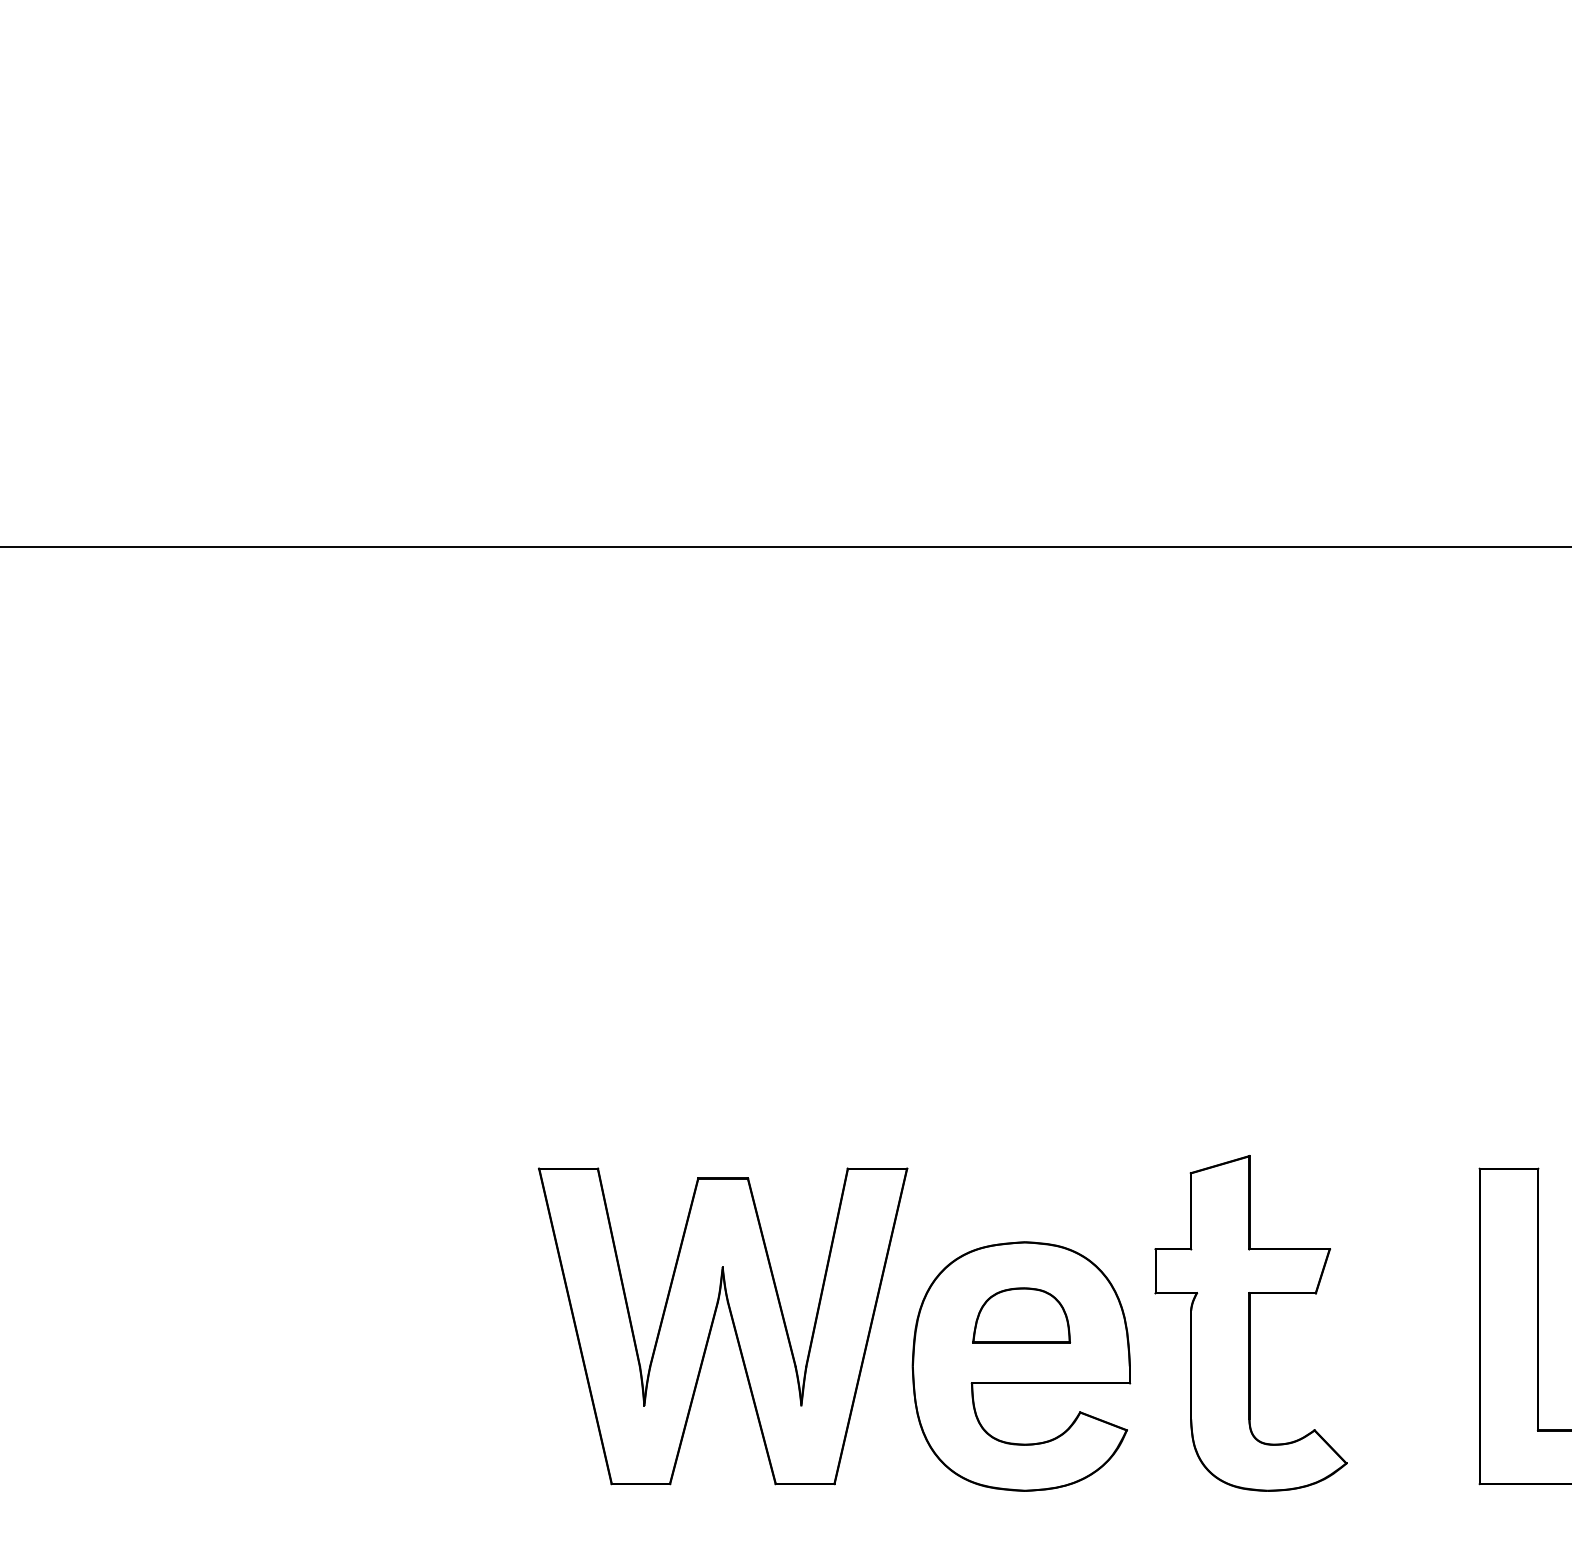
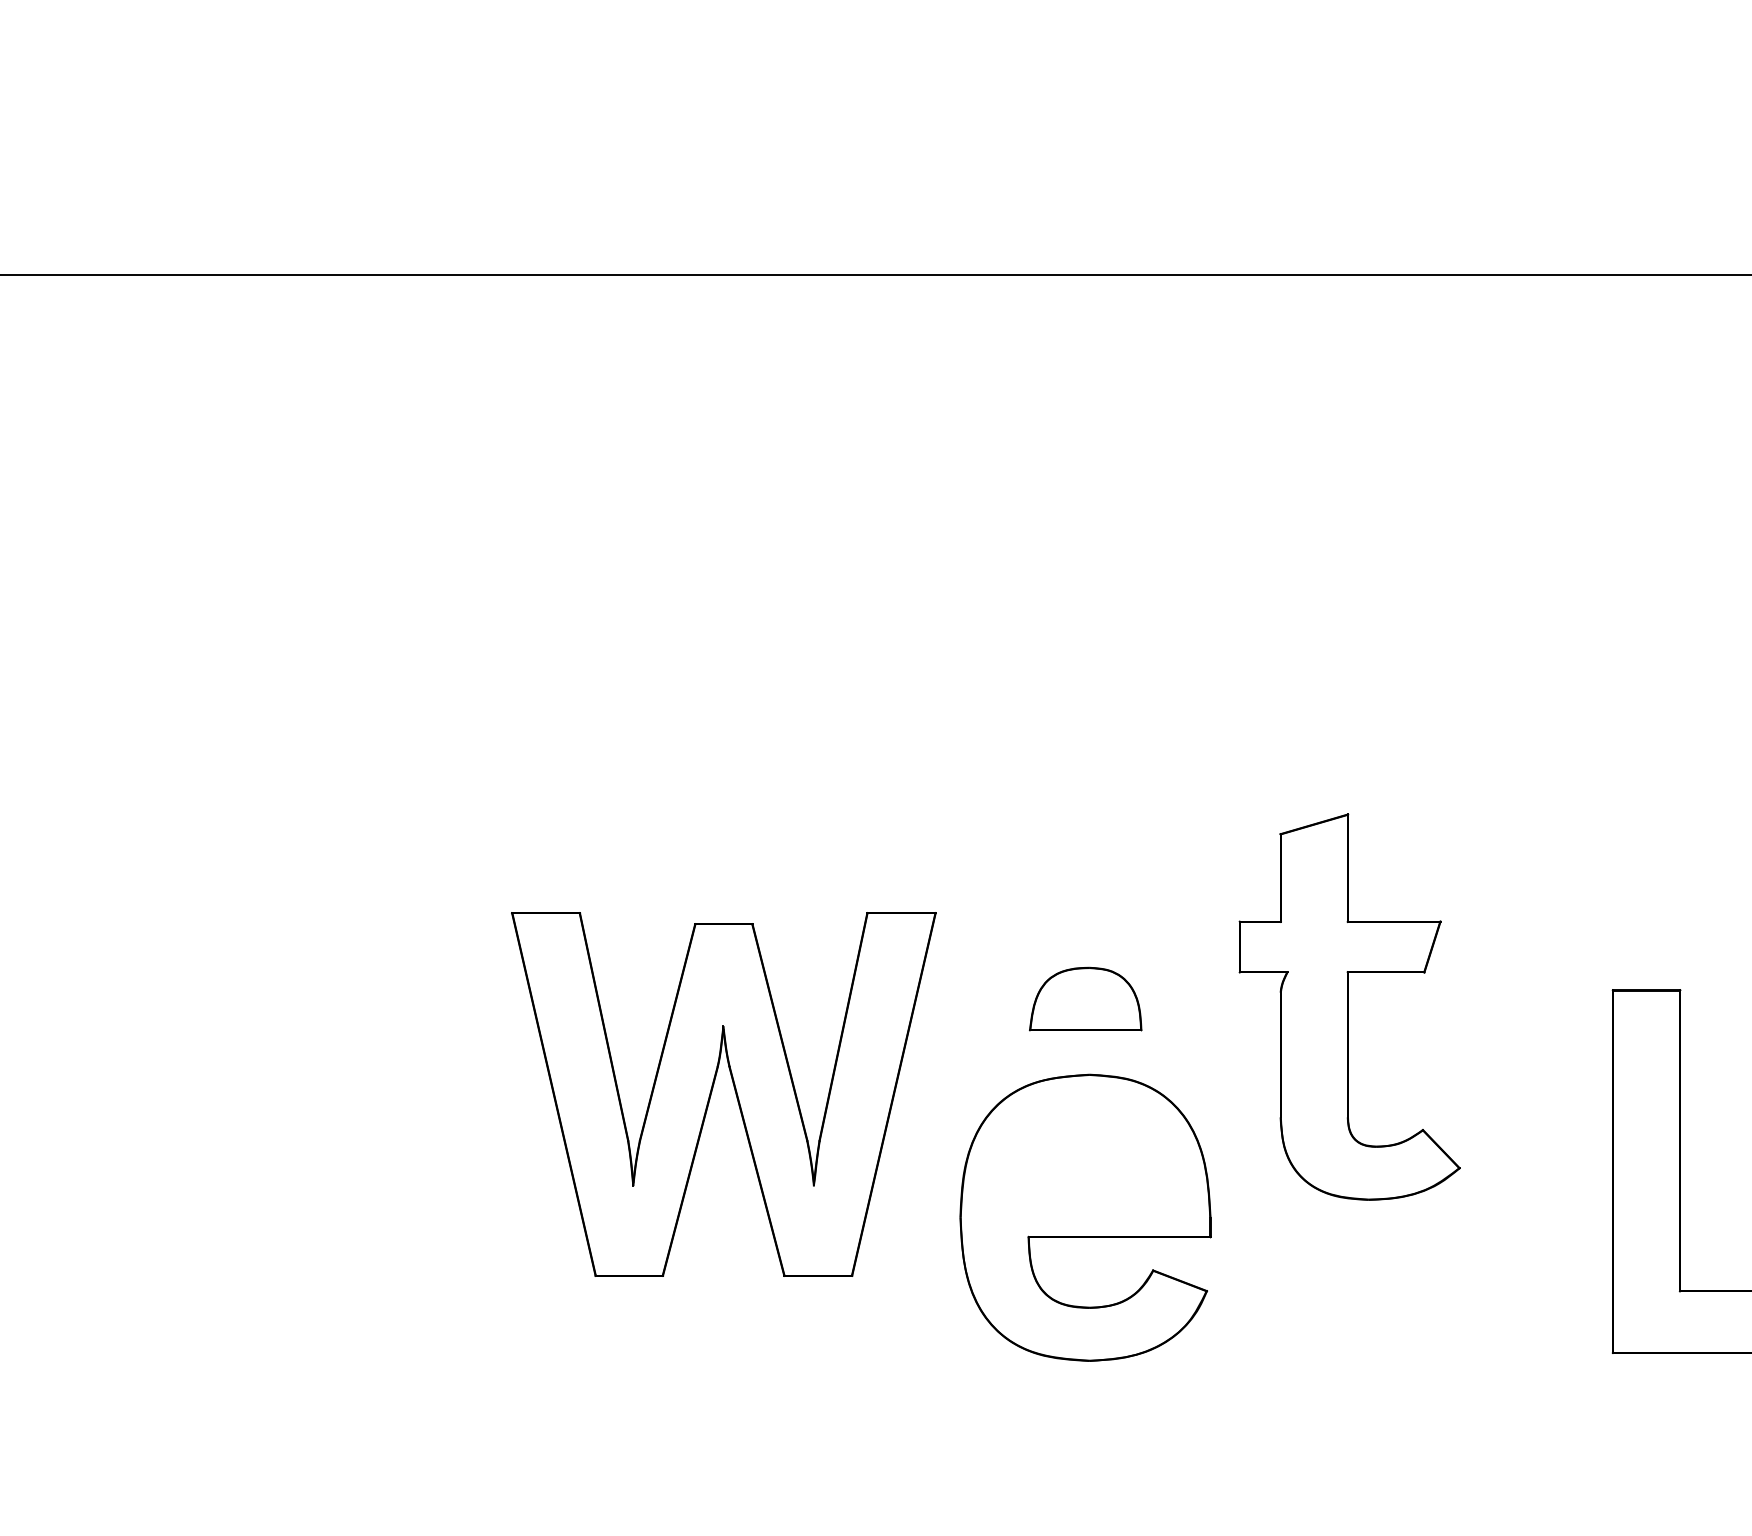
part: (1021, 1315) -> (1085, 999), moved
part: (1250, 1323) -> (1349, 1007), moved
part: (732, 1324) -> (734, 1092), moved

